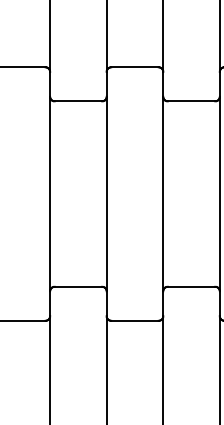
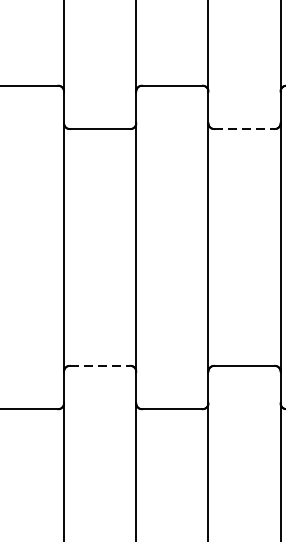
line: (191, 101) -> (244, 129), solid -> dashed
line: (78, 286) -> (100, 365), solid -> dashed

